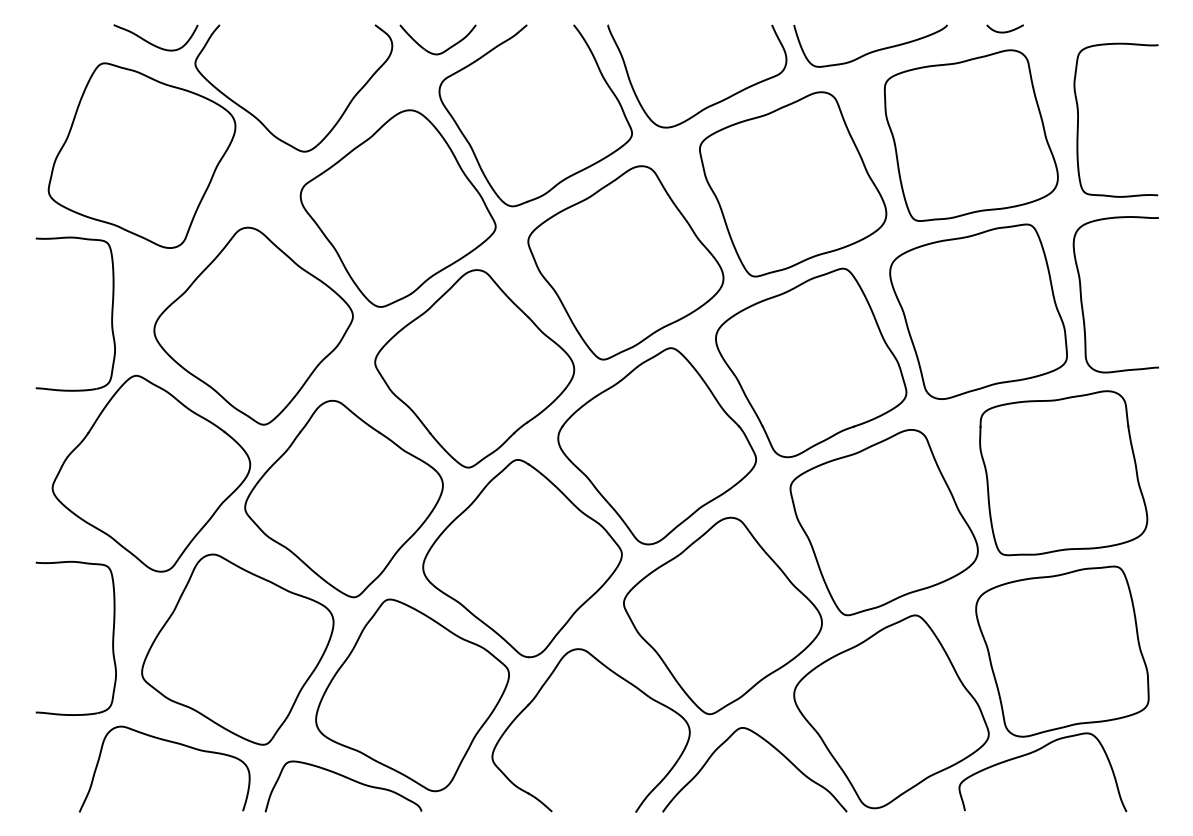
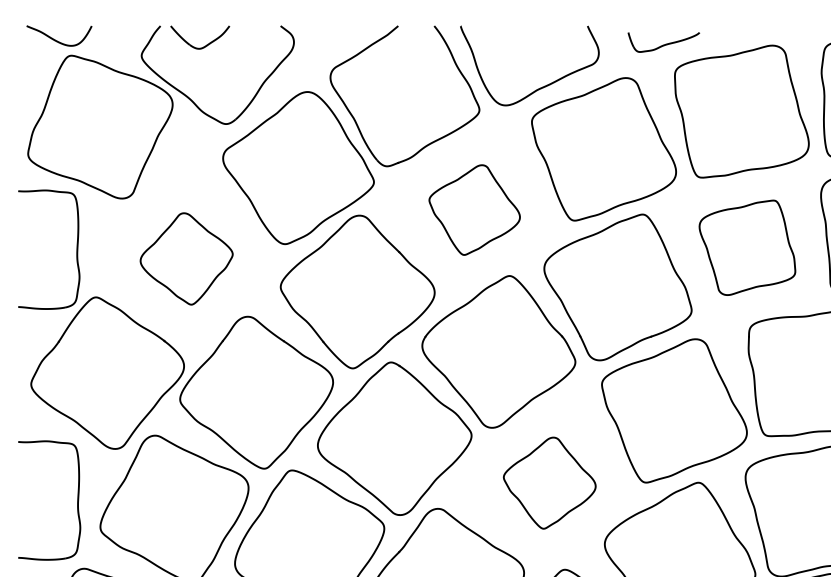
curve: (1004, 31) -> (767, 31), removed
curve: (152, 43) -> (56, 40), moved
part: (870, 45) -> (663, 41), size x0.6
part: (445, 49) -> (205, 45), moved
part: (625, 262) -> (474, 209), size x0.6
part: (978, 311) -> (747, 247), size x0.7
part: (253, 325) -> (186, 258), size x0.6
part: (722, 615) -> (549, 482), size x0.6

